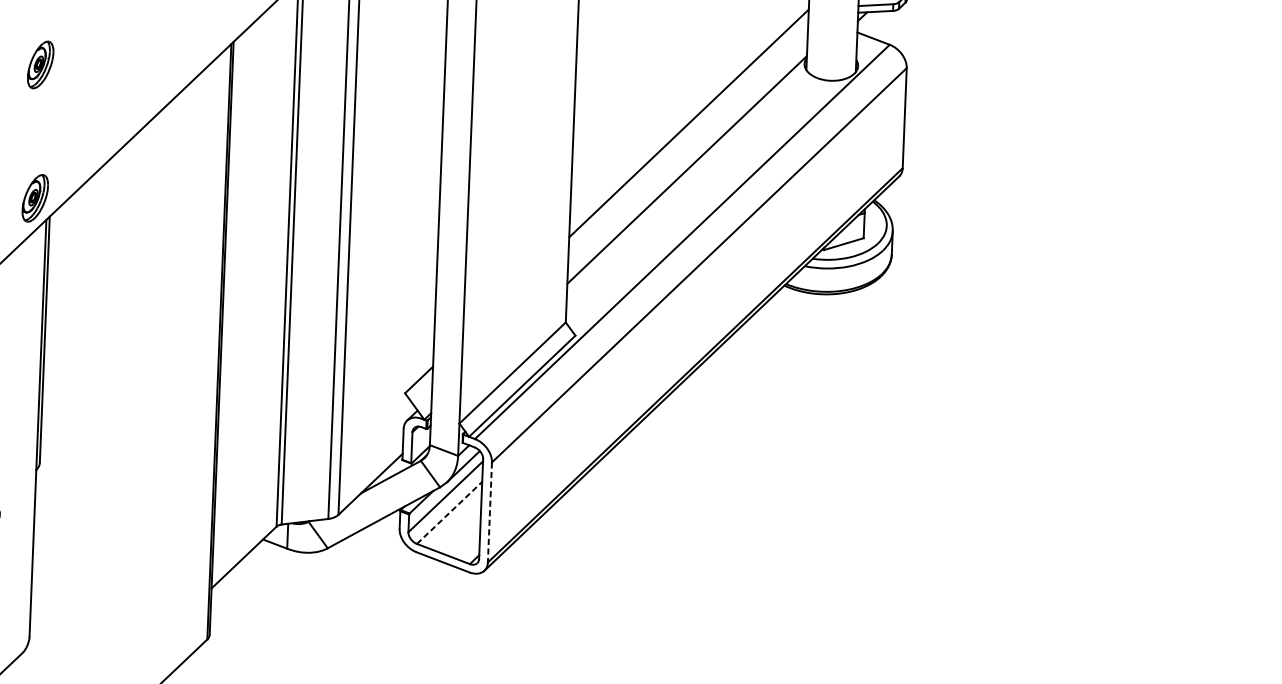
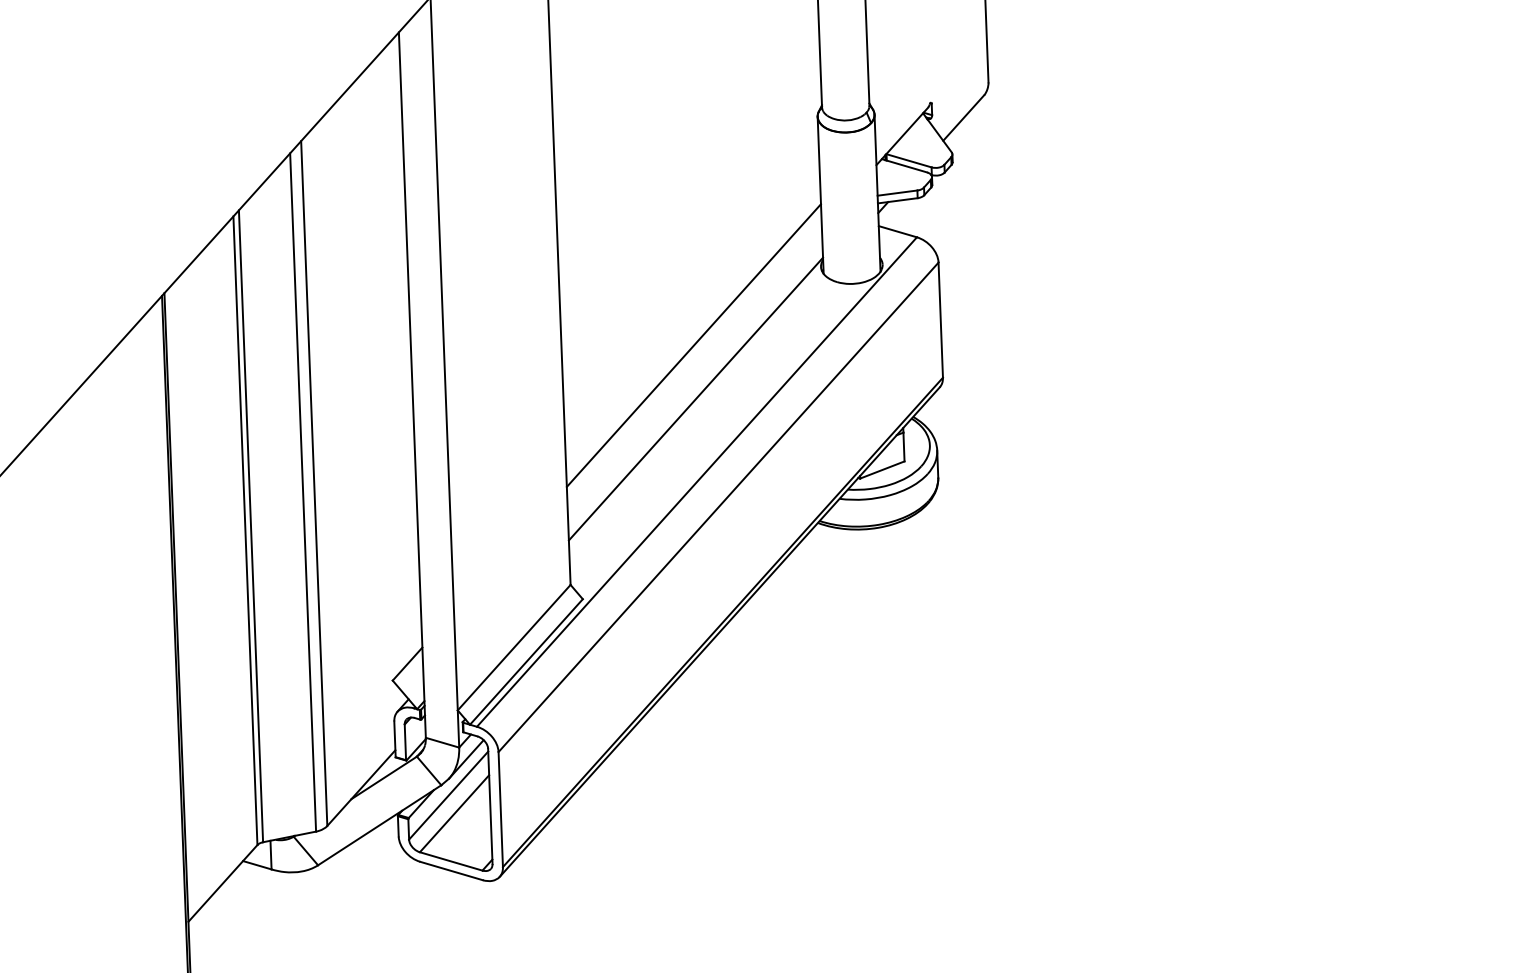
line: (449, 512) -> (454, 813), dashed -> solid
line: (489, 512) -> (500, 809), dashed -> solid

